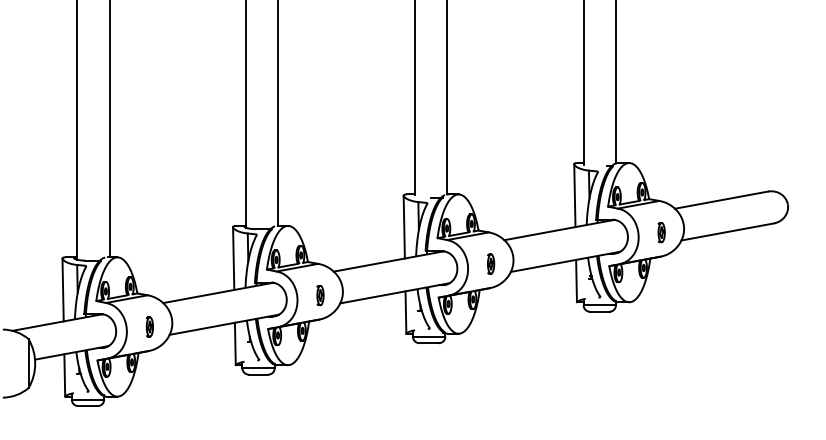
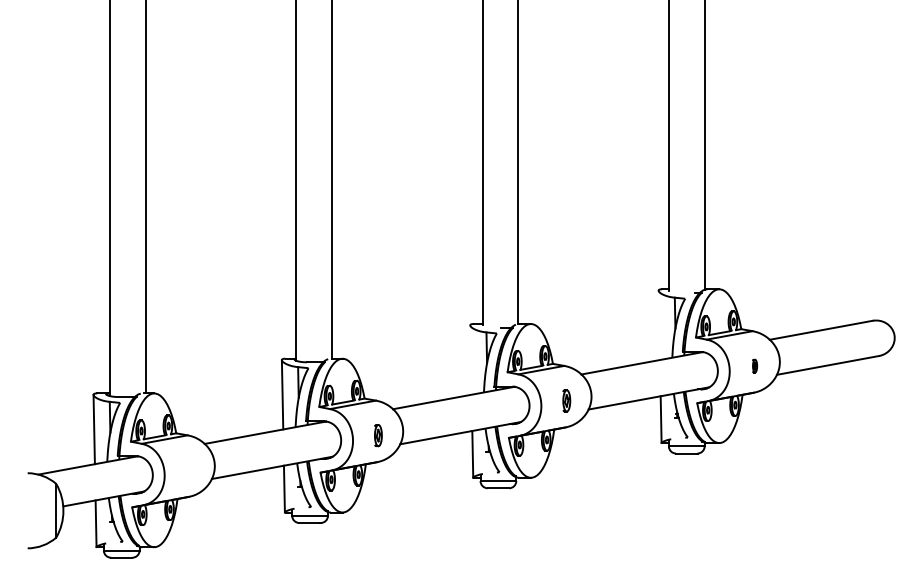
line: (574, 195) -> (658, 325), removed
line: (403, 226) -> (470, 359), removed
part: (661, 232) -> (754, 365), size x0.6
part: (149, 326) -> (189, 469), removed

